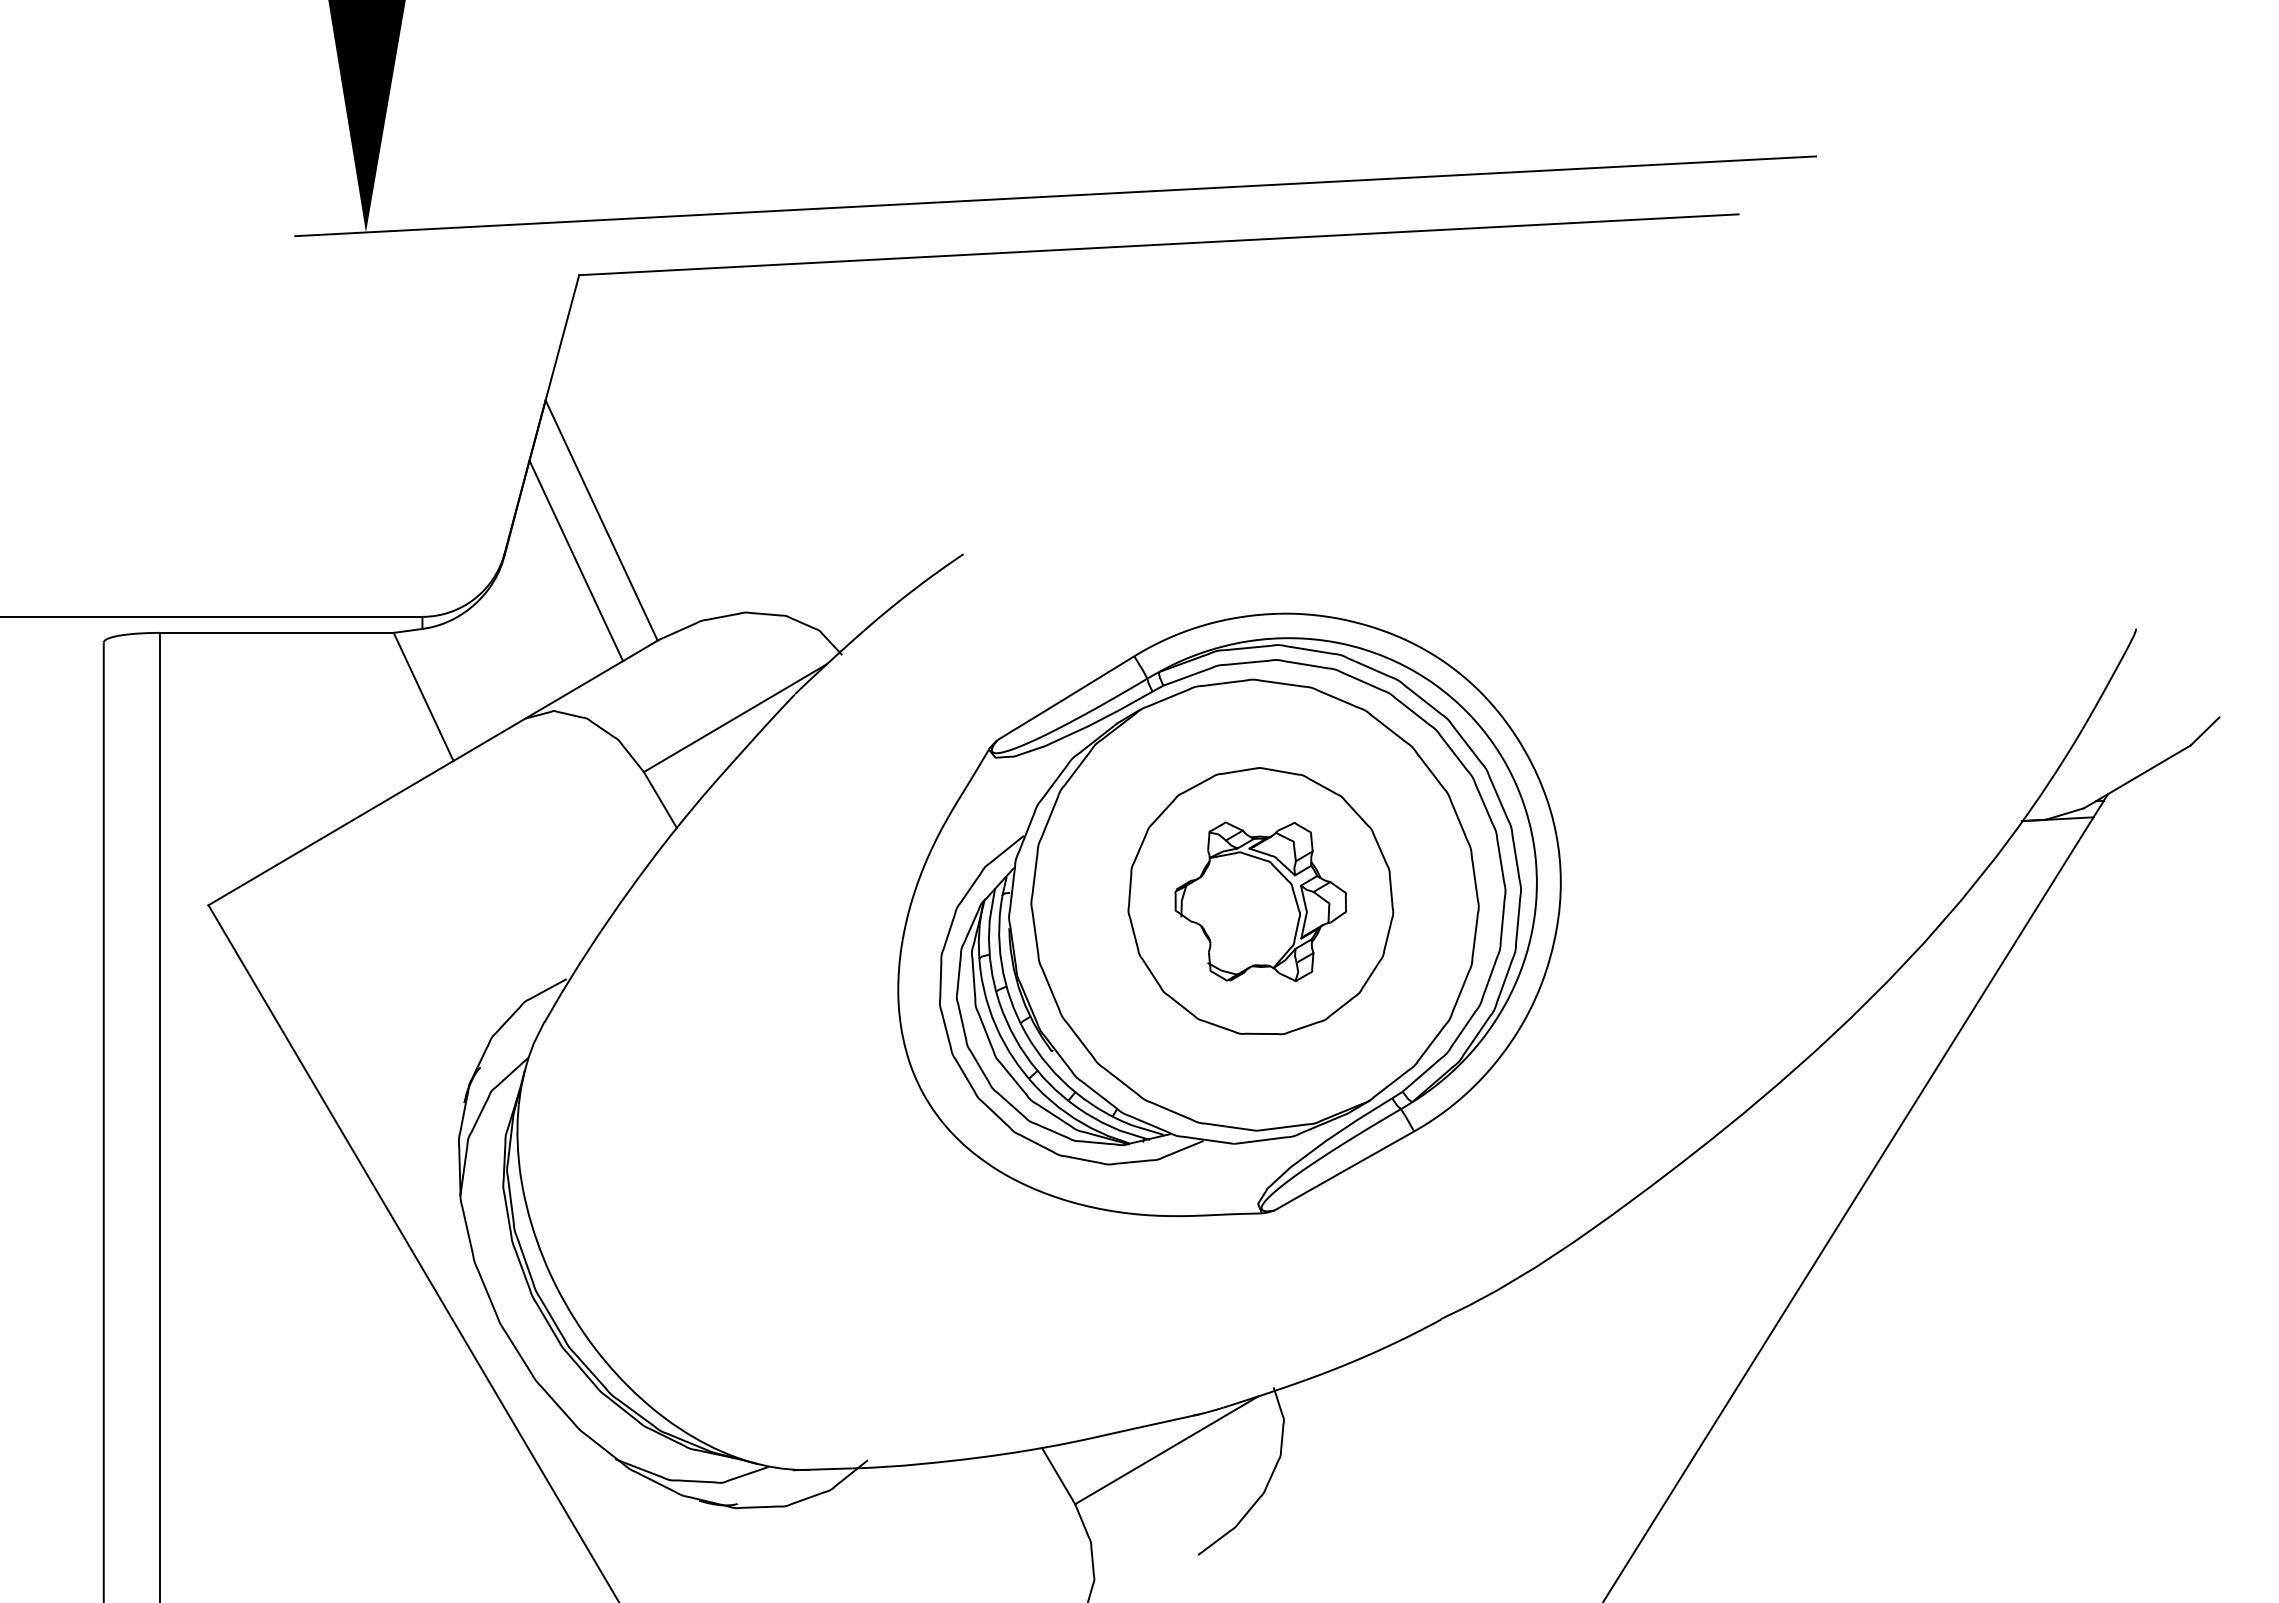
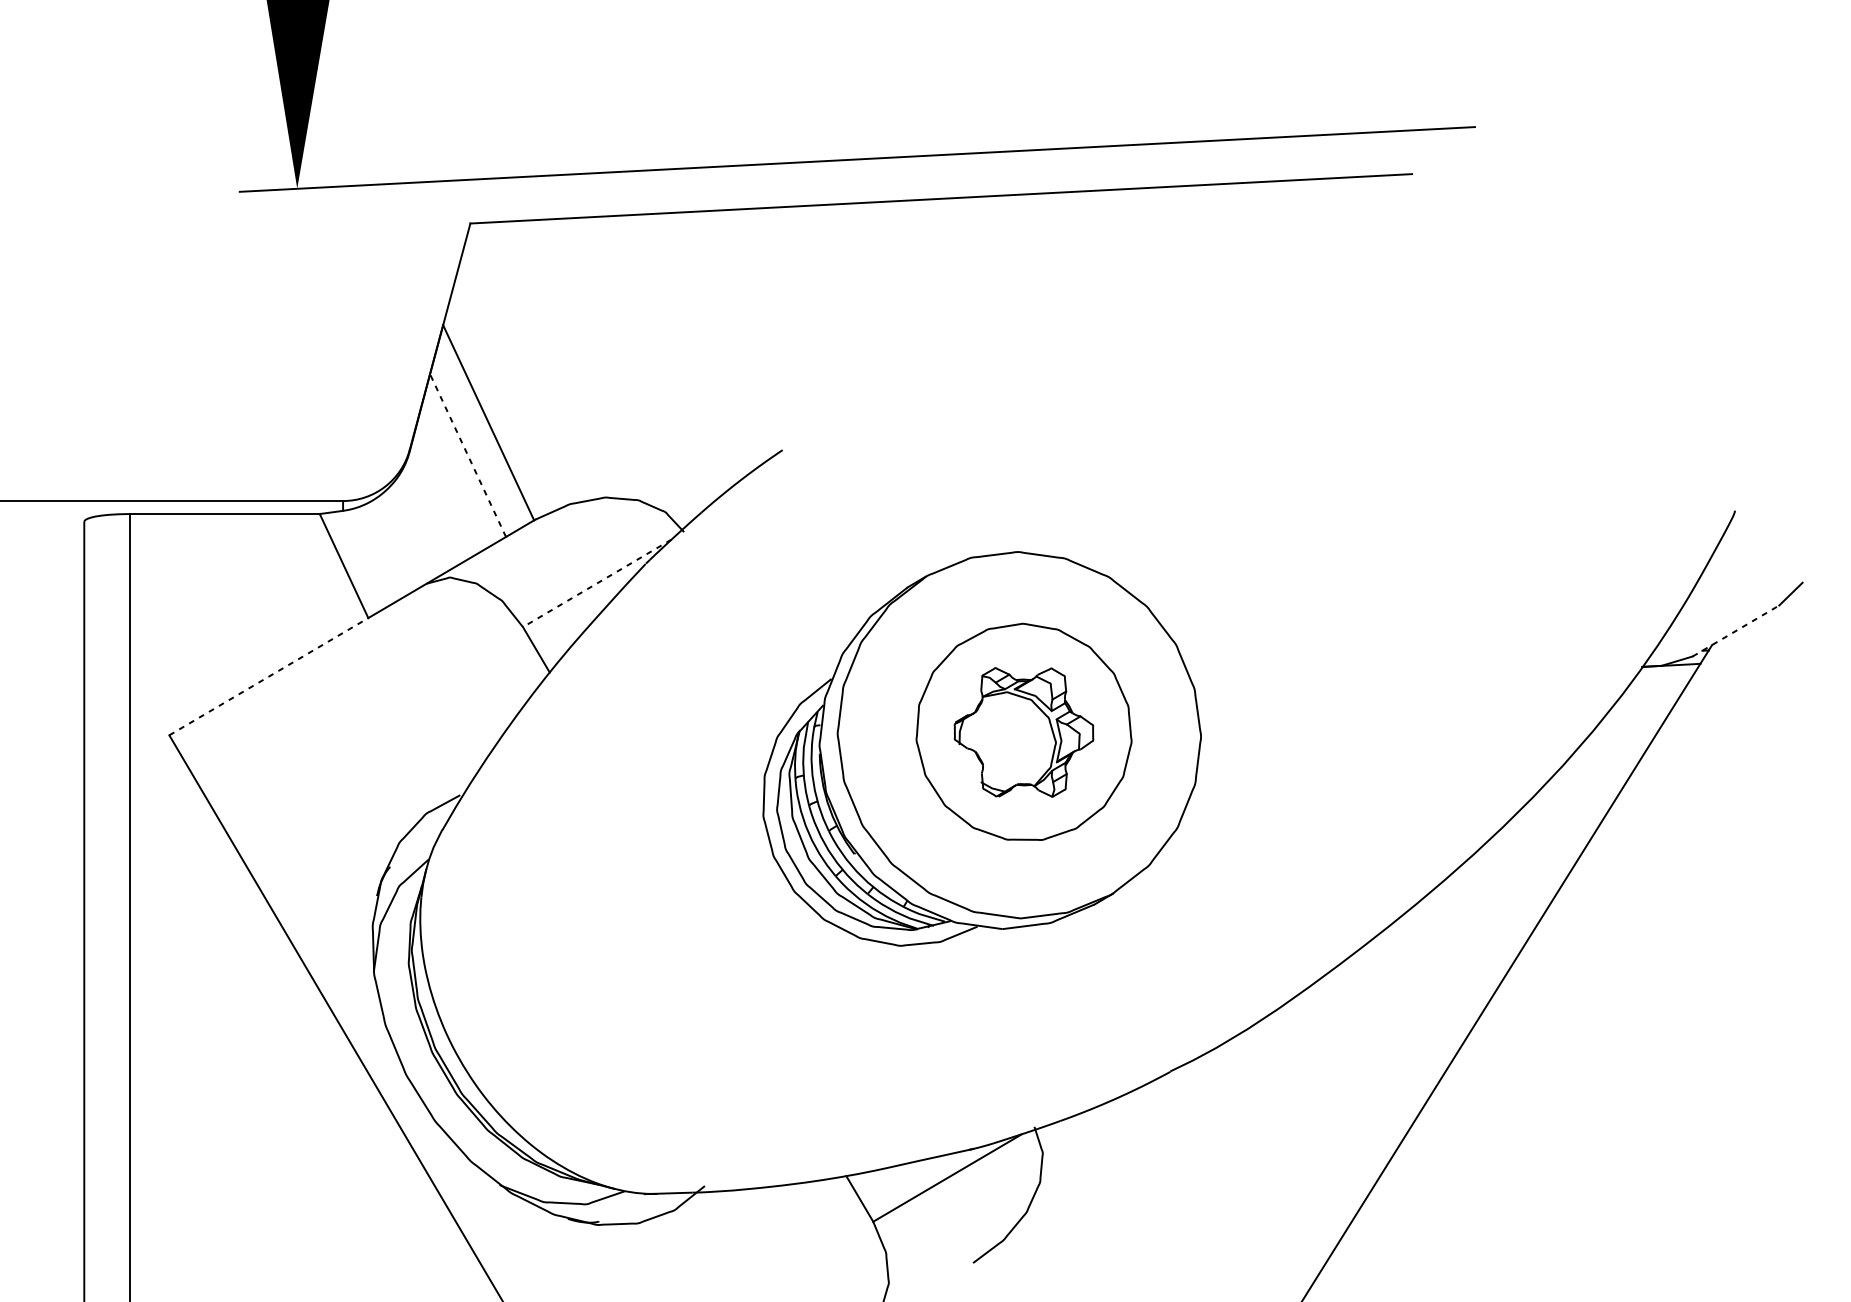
line: (576, 560) -> (468, 455), solid -> dashed
line: (734, 718) -> (596, 583), solid -> dashed
line: (2137, 776) -> (1736, 630), solid -> dashed
line: (331, 832) -> (269, 676), solid -> dashed
part: (1229, 914) -> (998, 742), removed

